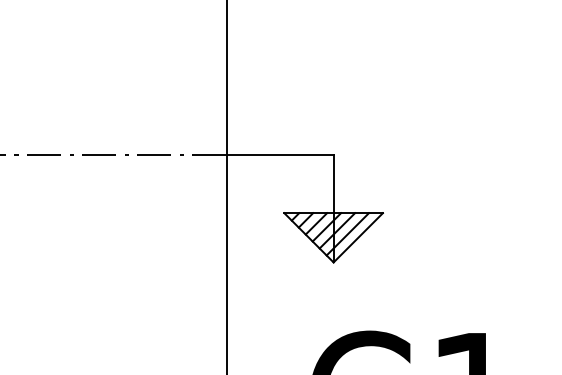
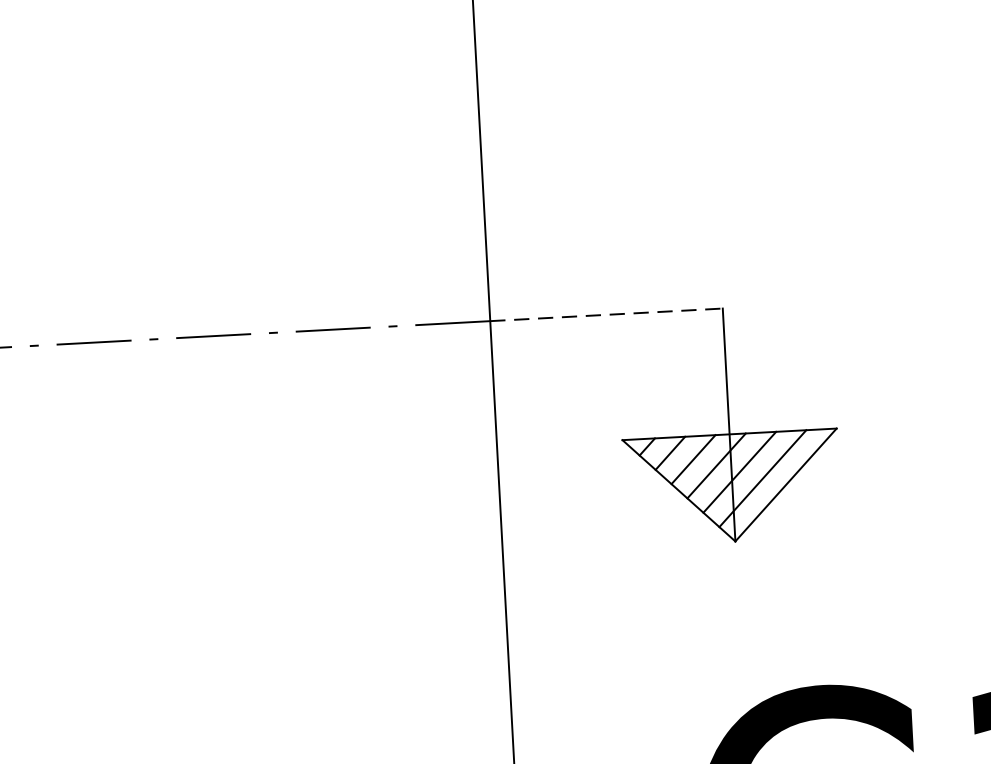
line: (280, 155) -> (607, 315), solid -> dashed

